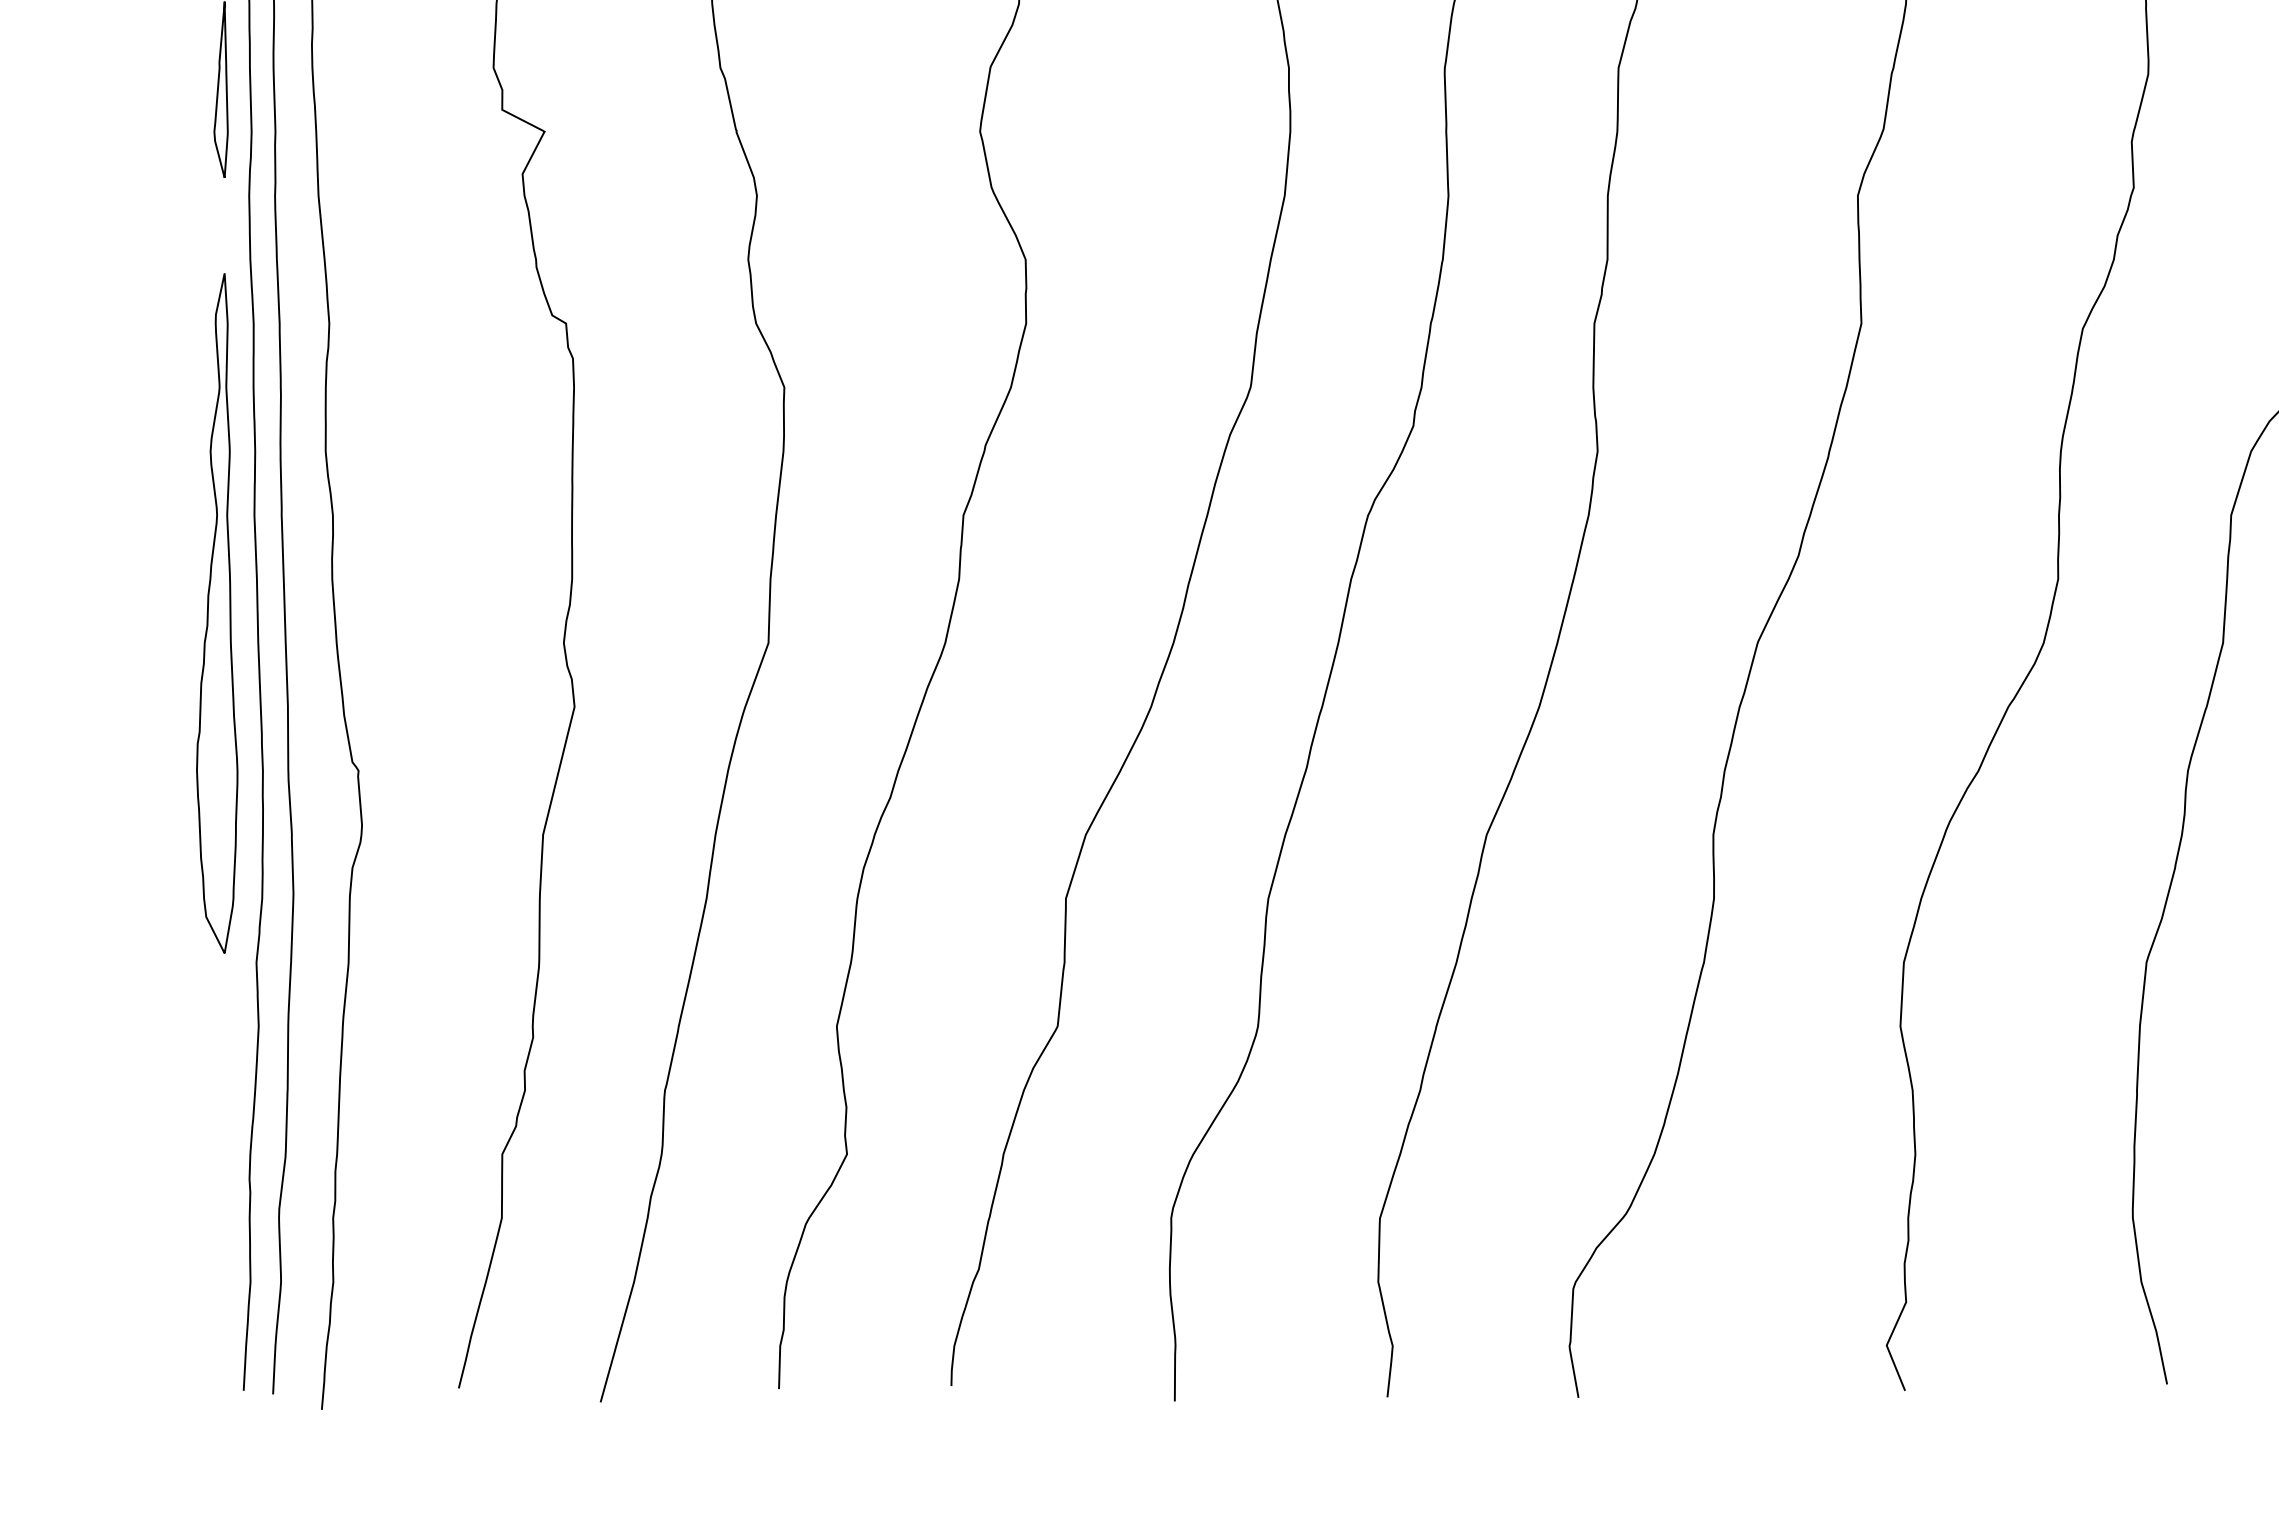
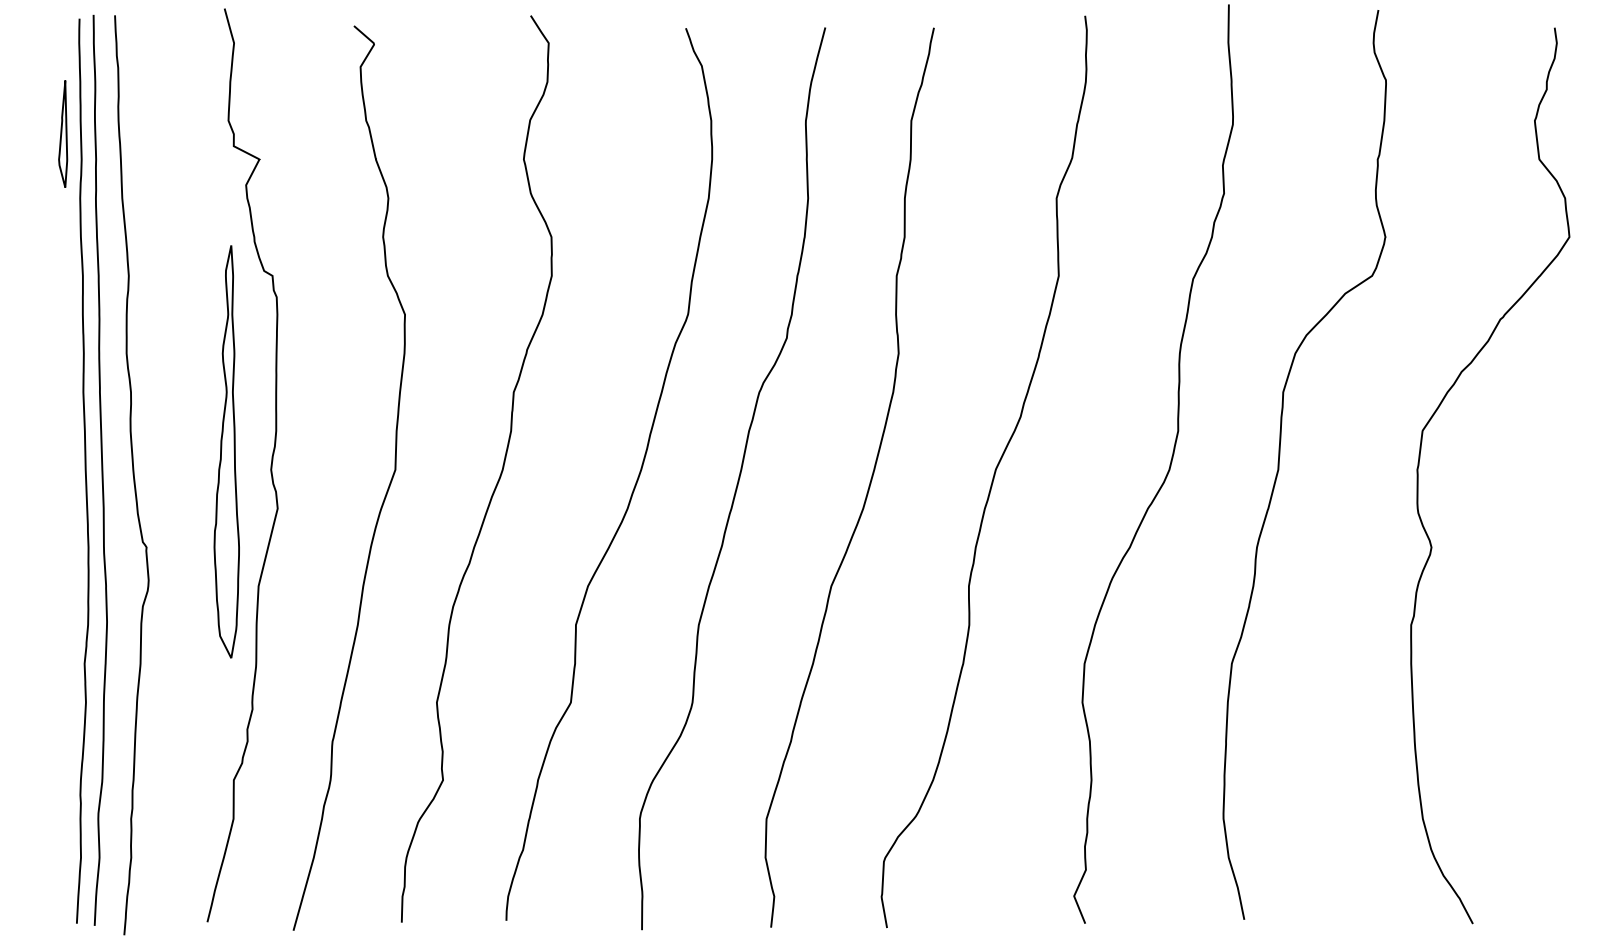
part: (216, 612) -> (226, 451), moved

